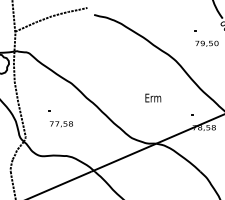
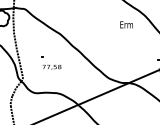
text: (153, 97) -> (126, 24), moved

